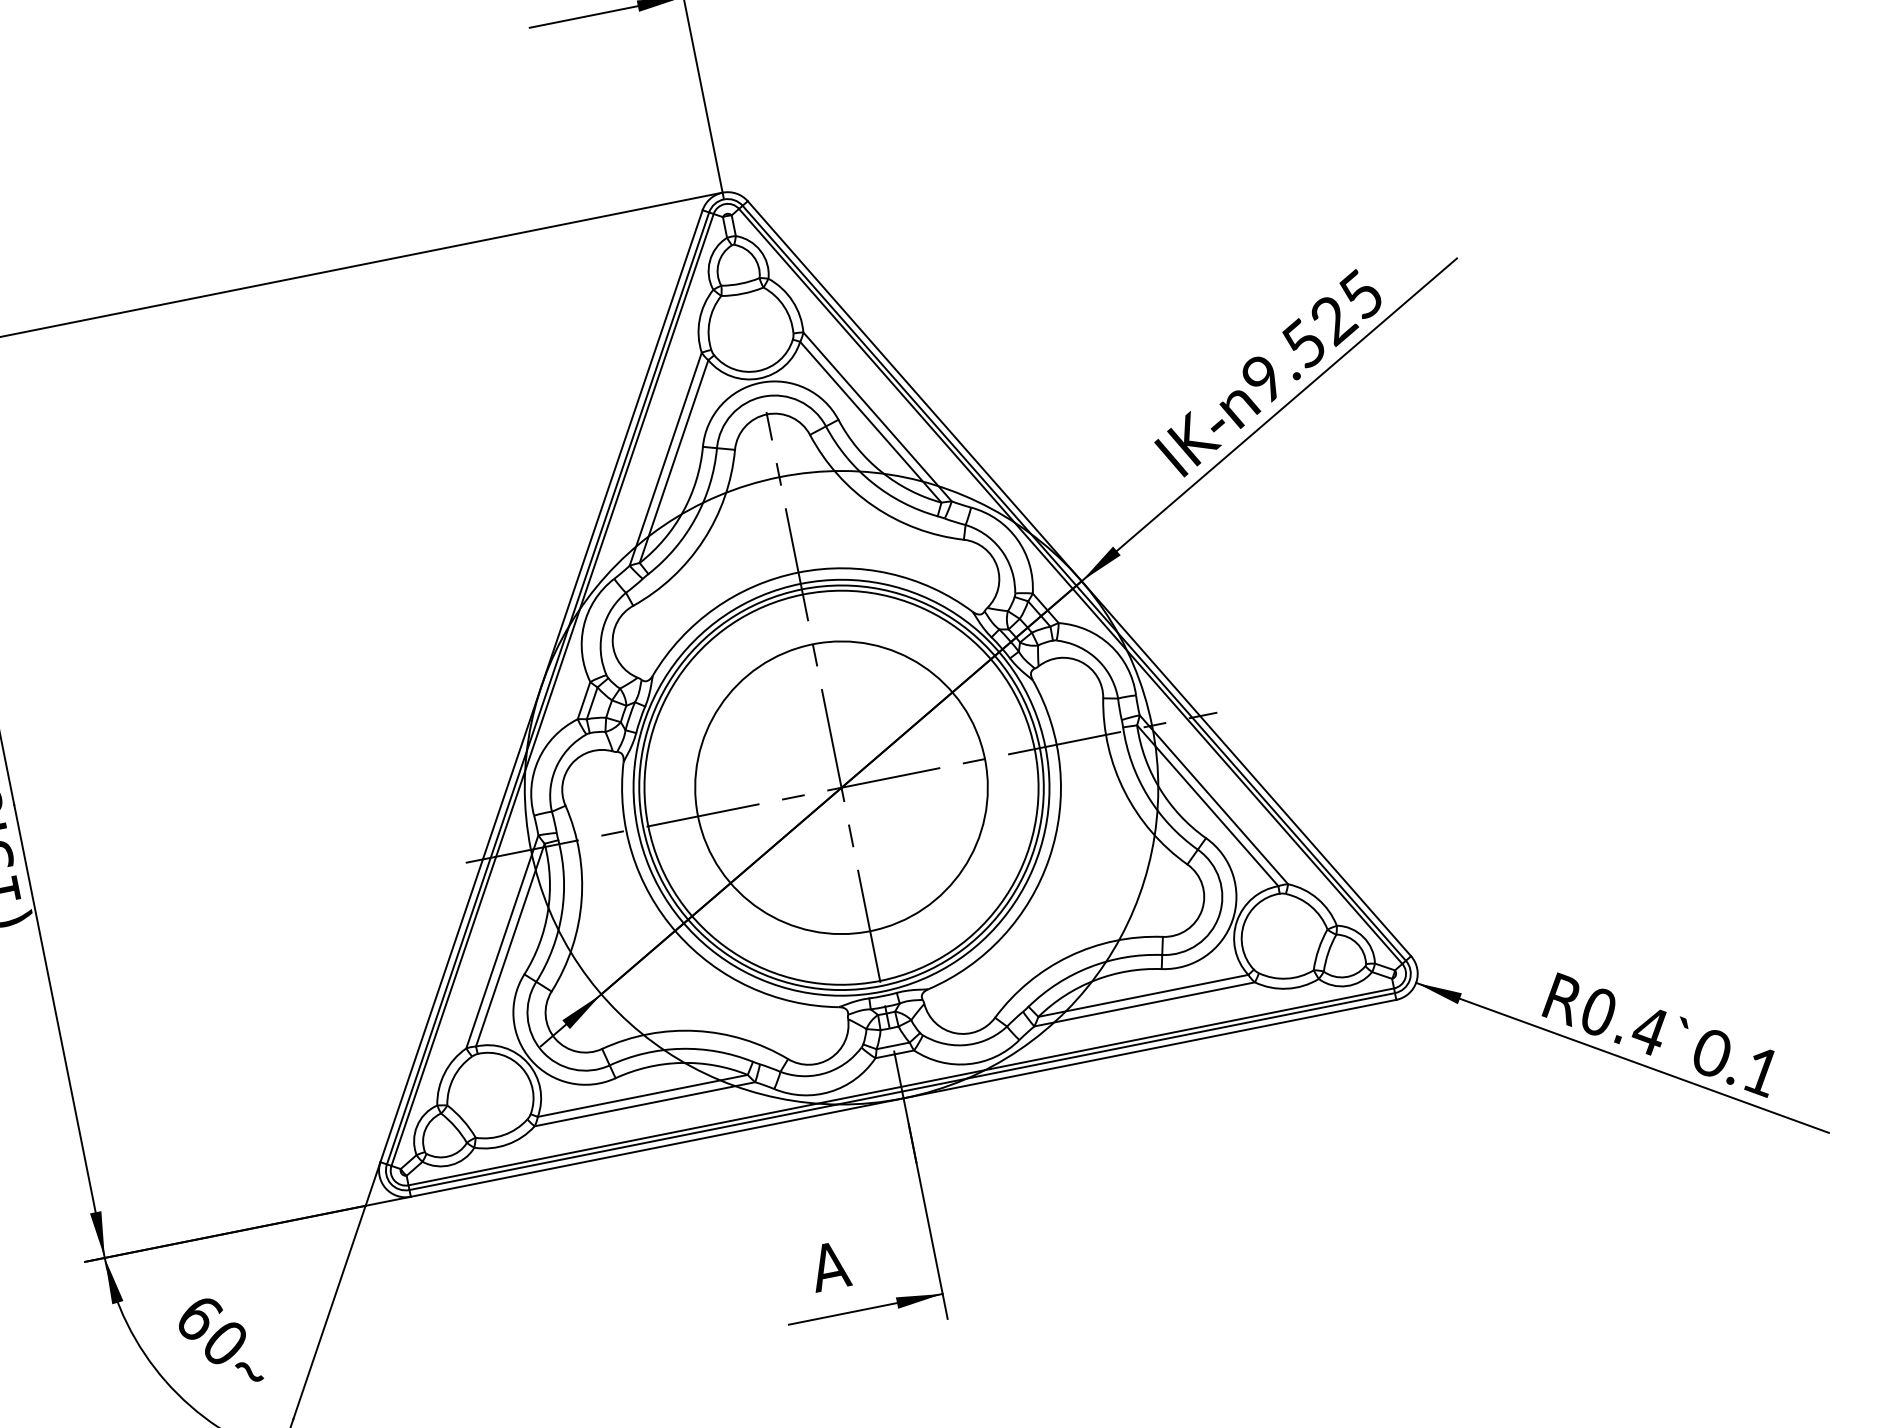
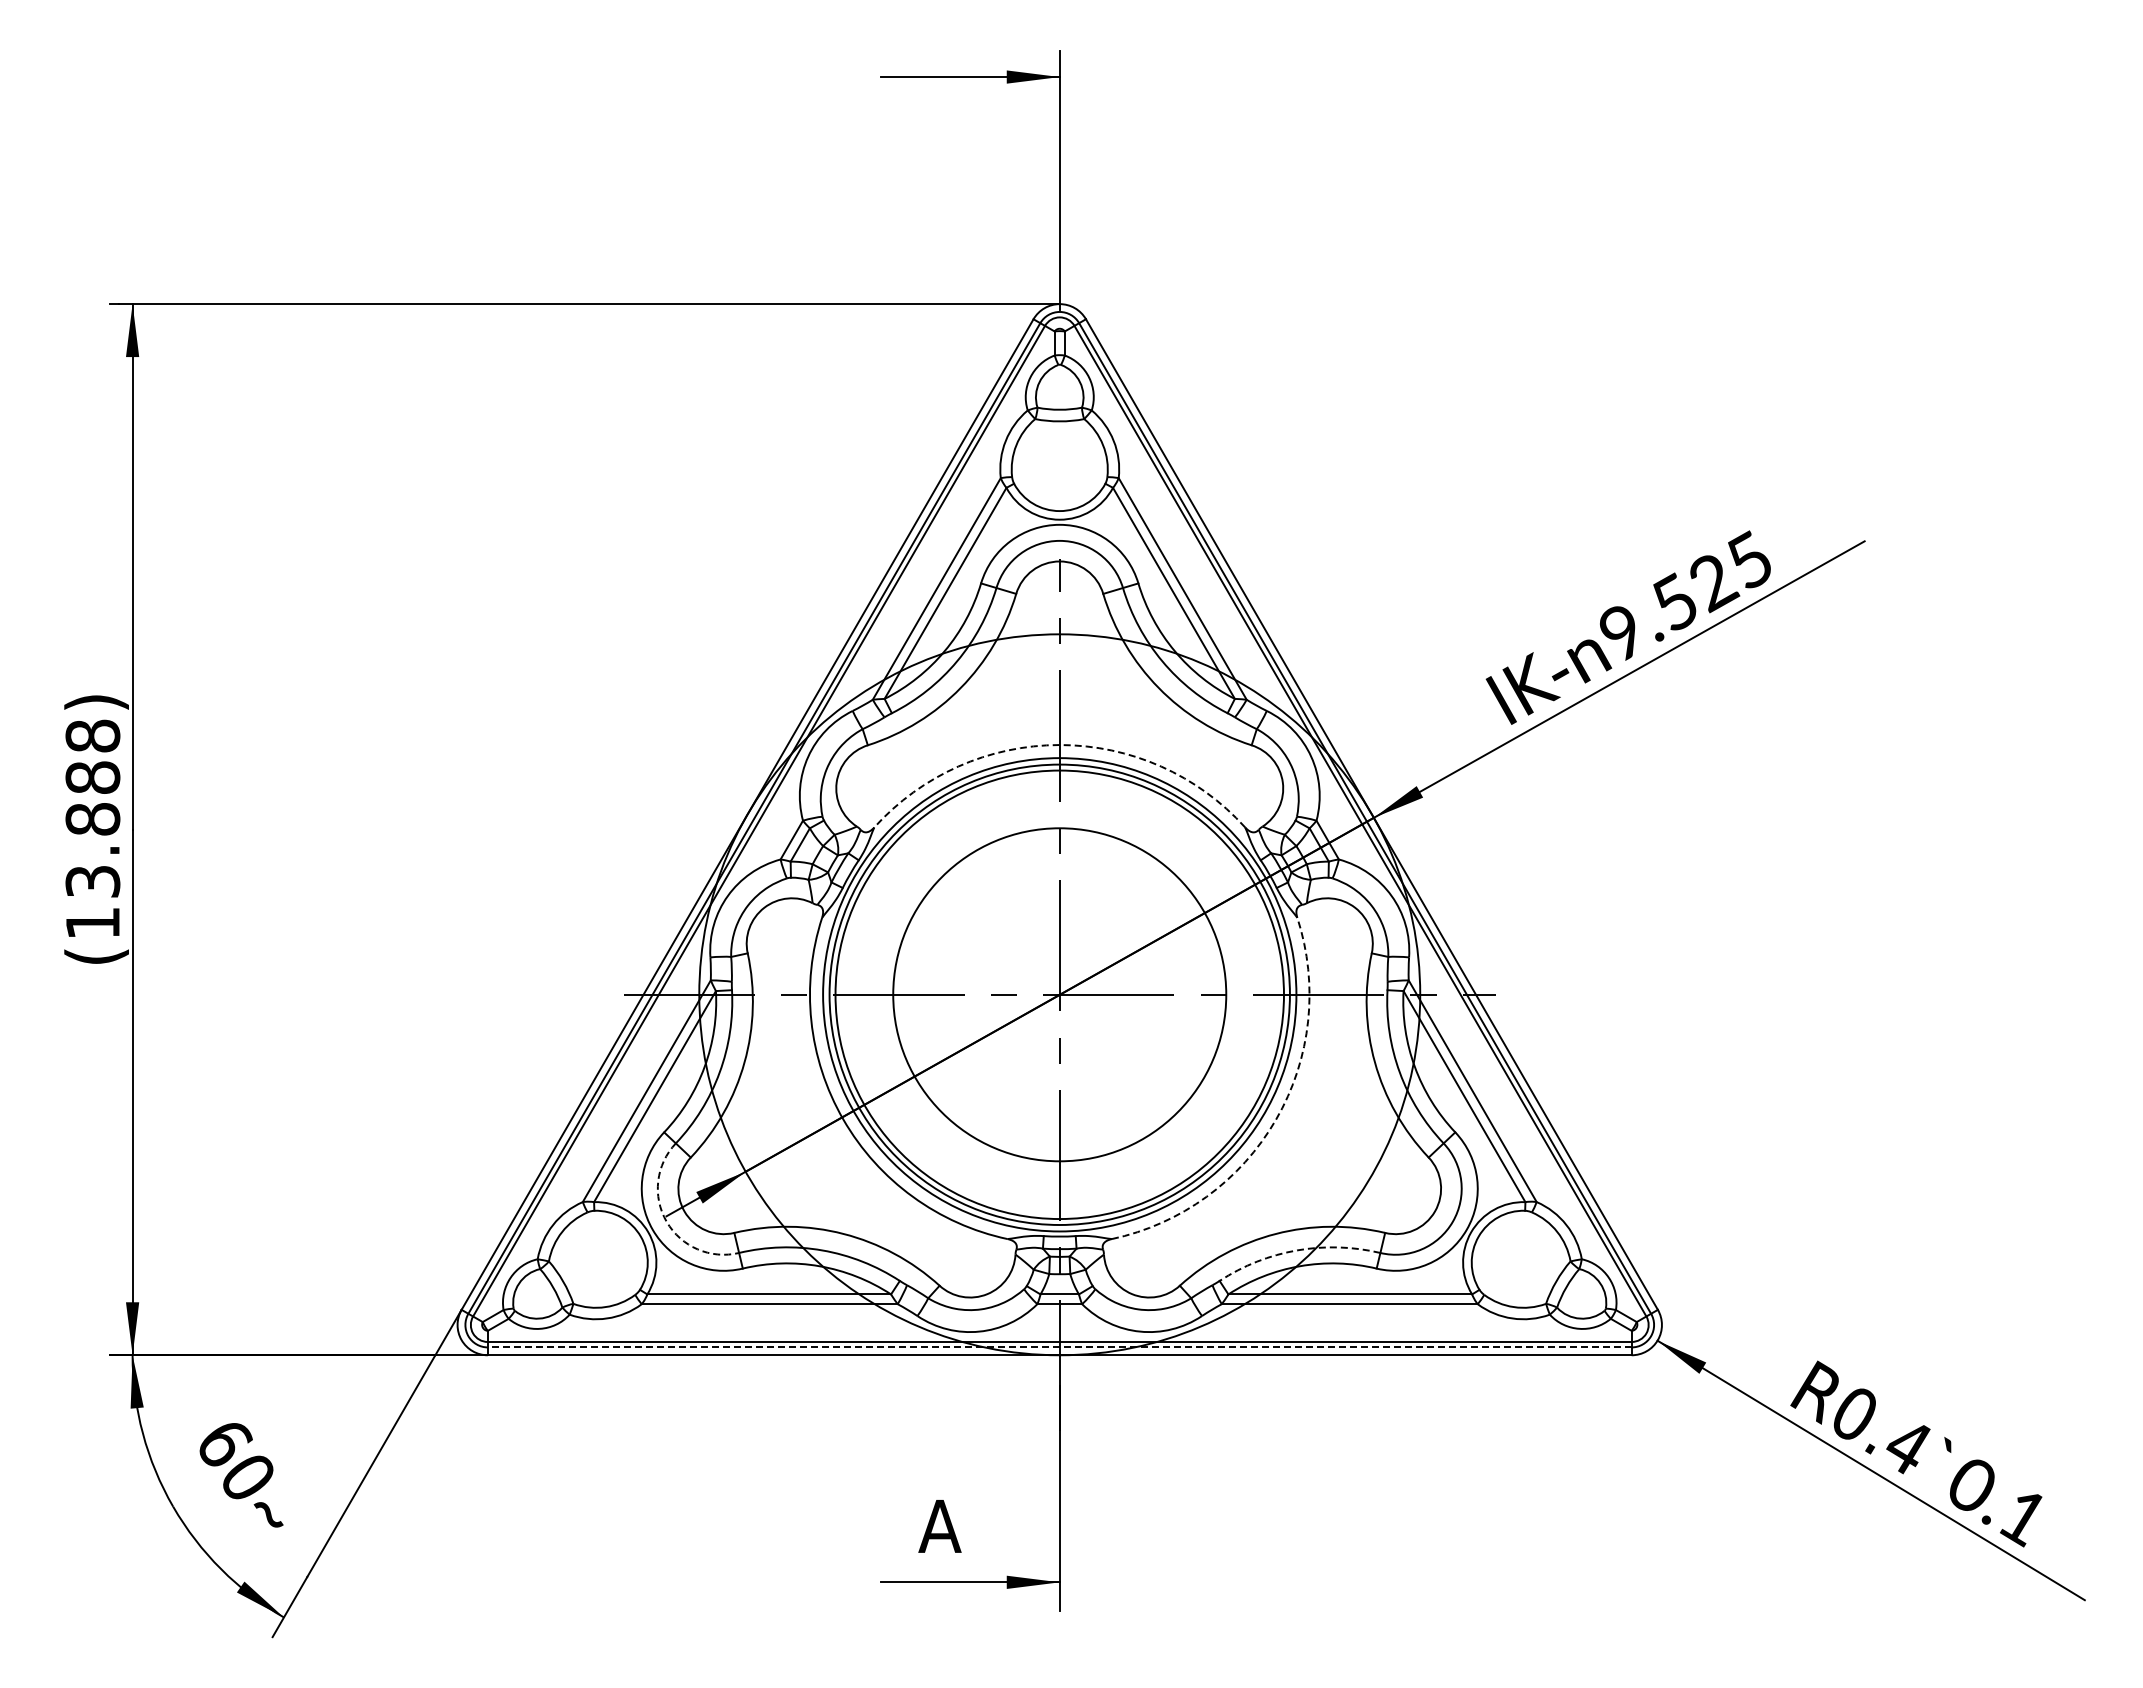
arc: (798, 573) -> (1059, 745), solid -> dashed
arc: (1049, 857) -> (1276, 1119), solid -> dashed
arc: (1090, 967) -> (1297, 1250), solid -> dashed
arc: (541, 1050) -> (666, 1221), solid -> dashed
line: (902, 1091) -> (1059, 1347), solid -> dashed

